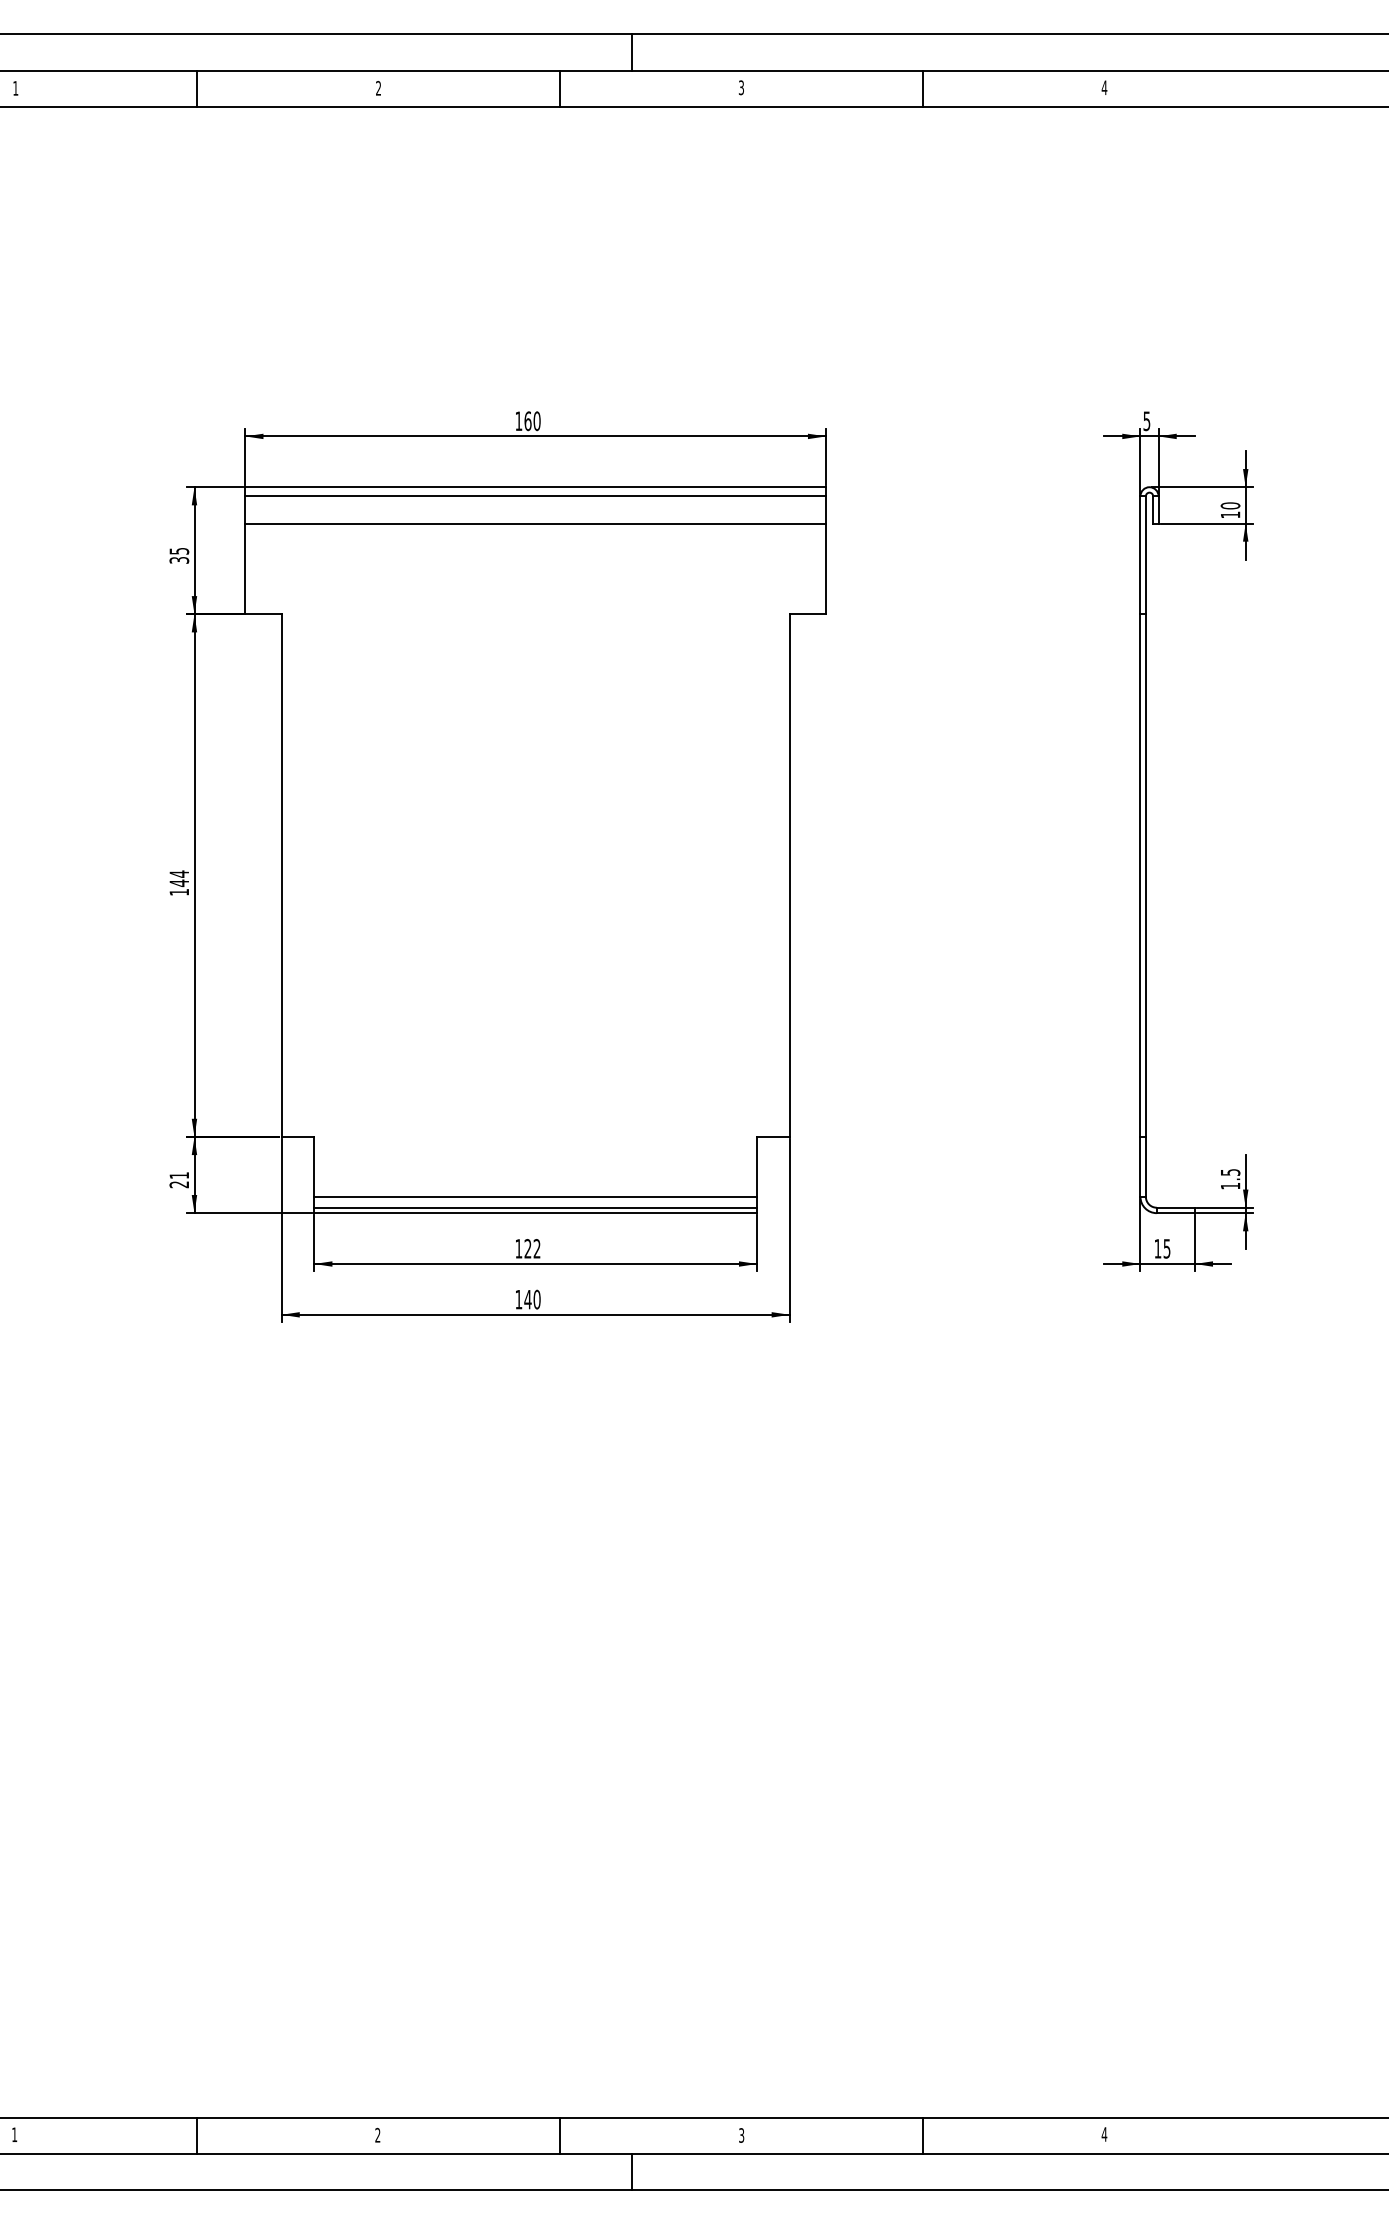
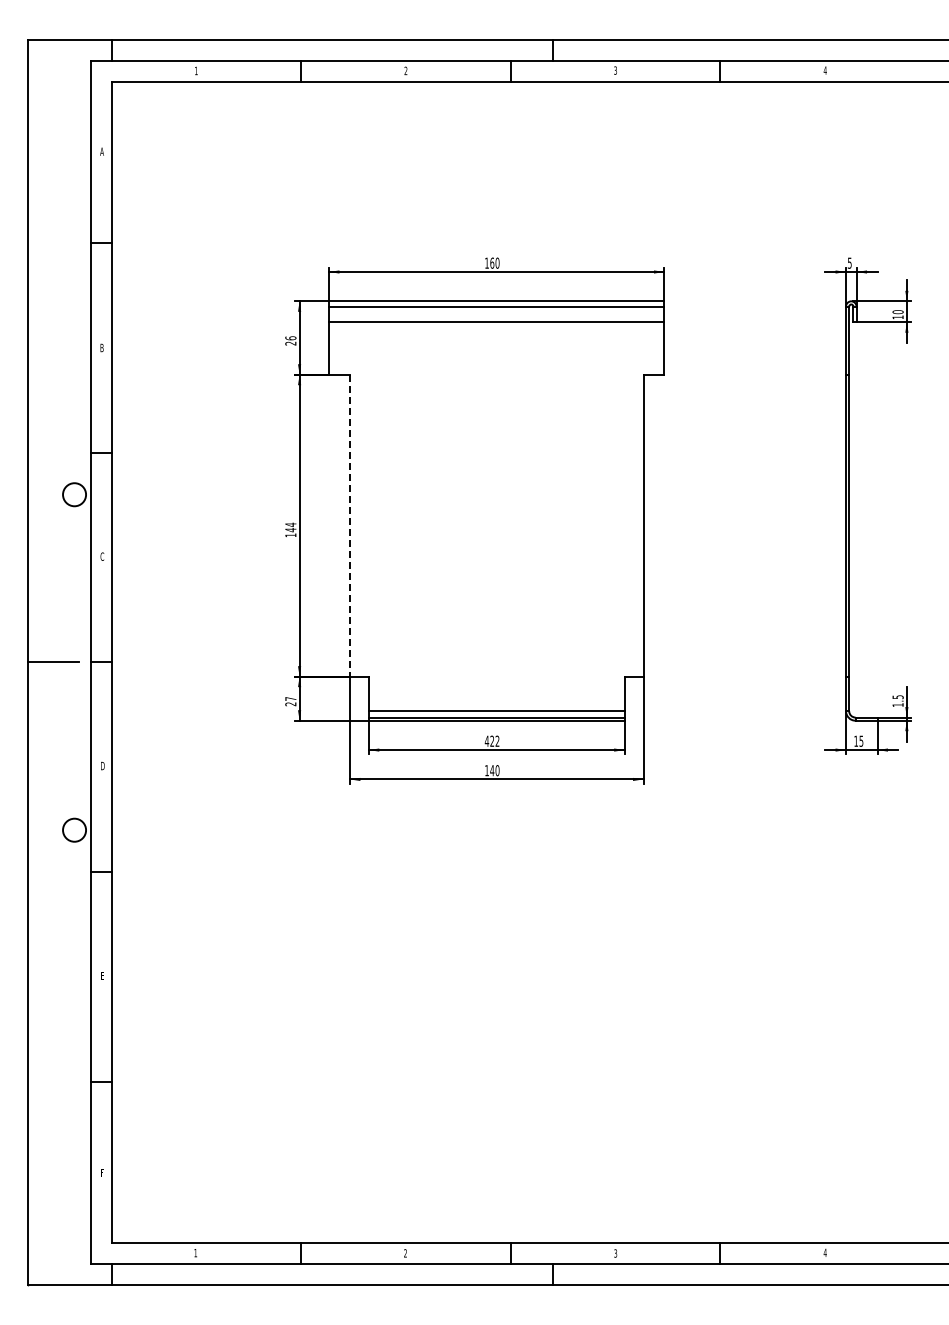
text: (178, 554) -> (290, 340), 35 -> 26
line: (280, 875) -> (349, 525), solid -> dashed
text: (178, 1174) -> (290, 698), 21 -> 27
text: (517, 1247) -> (486, 740), 122 -> 422

